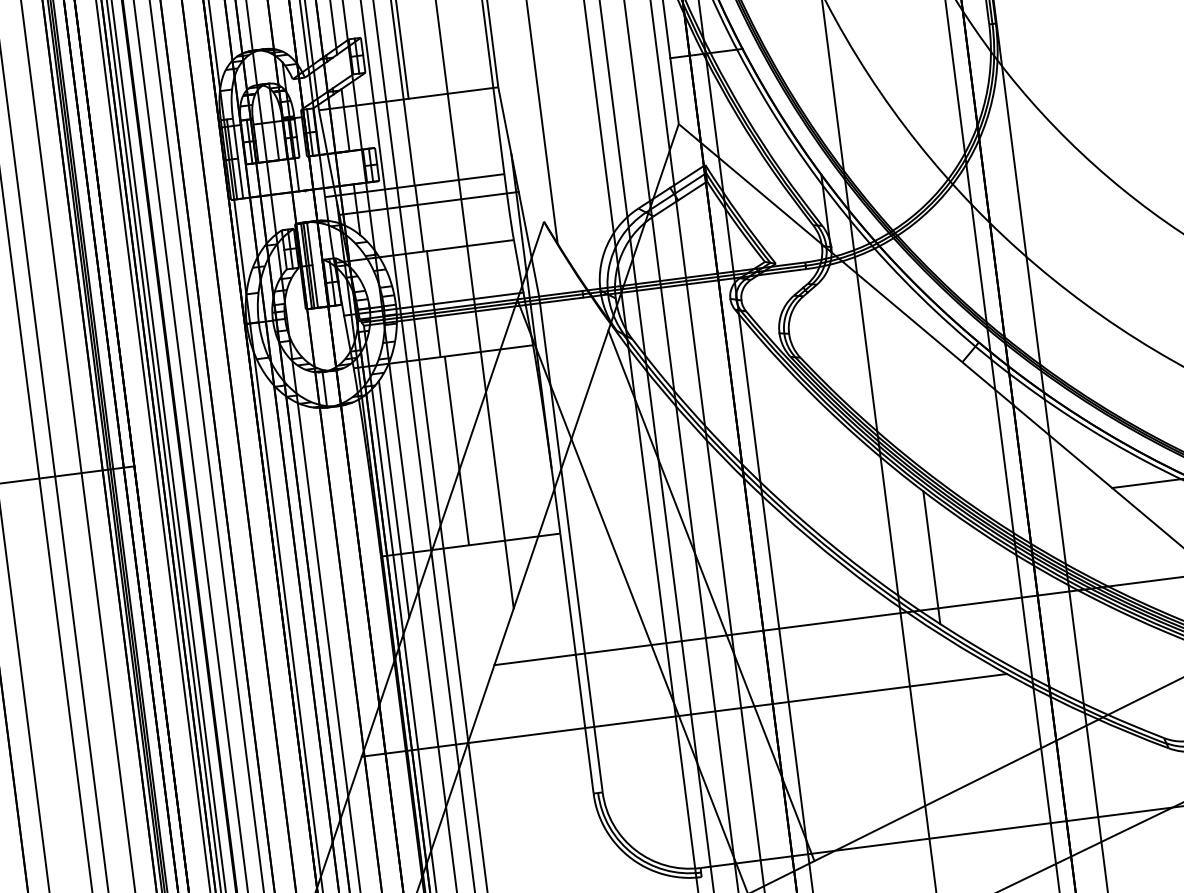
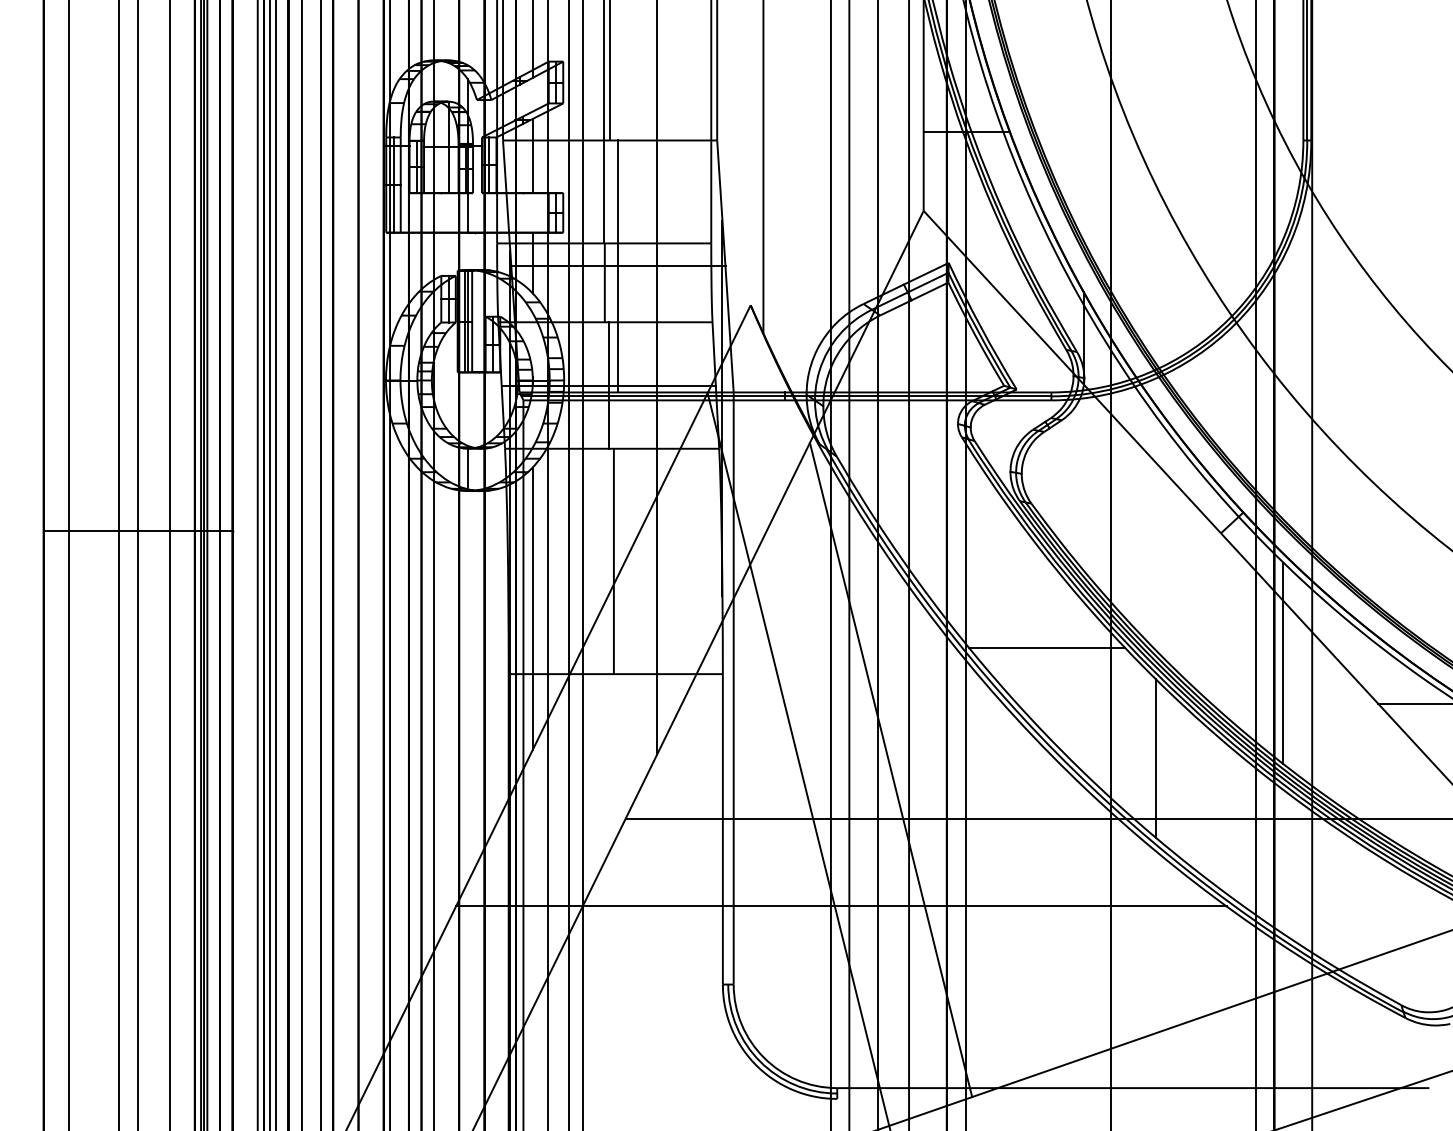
line: (429, 203) -> (618, 266), added
line: (1028, 464) -> (1283, 663), added
line: (829, 477) -> (1047, 648), added

